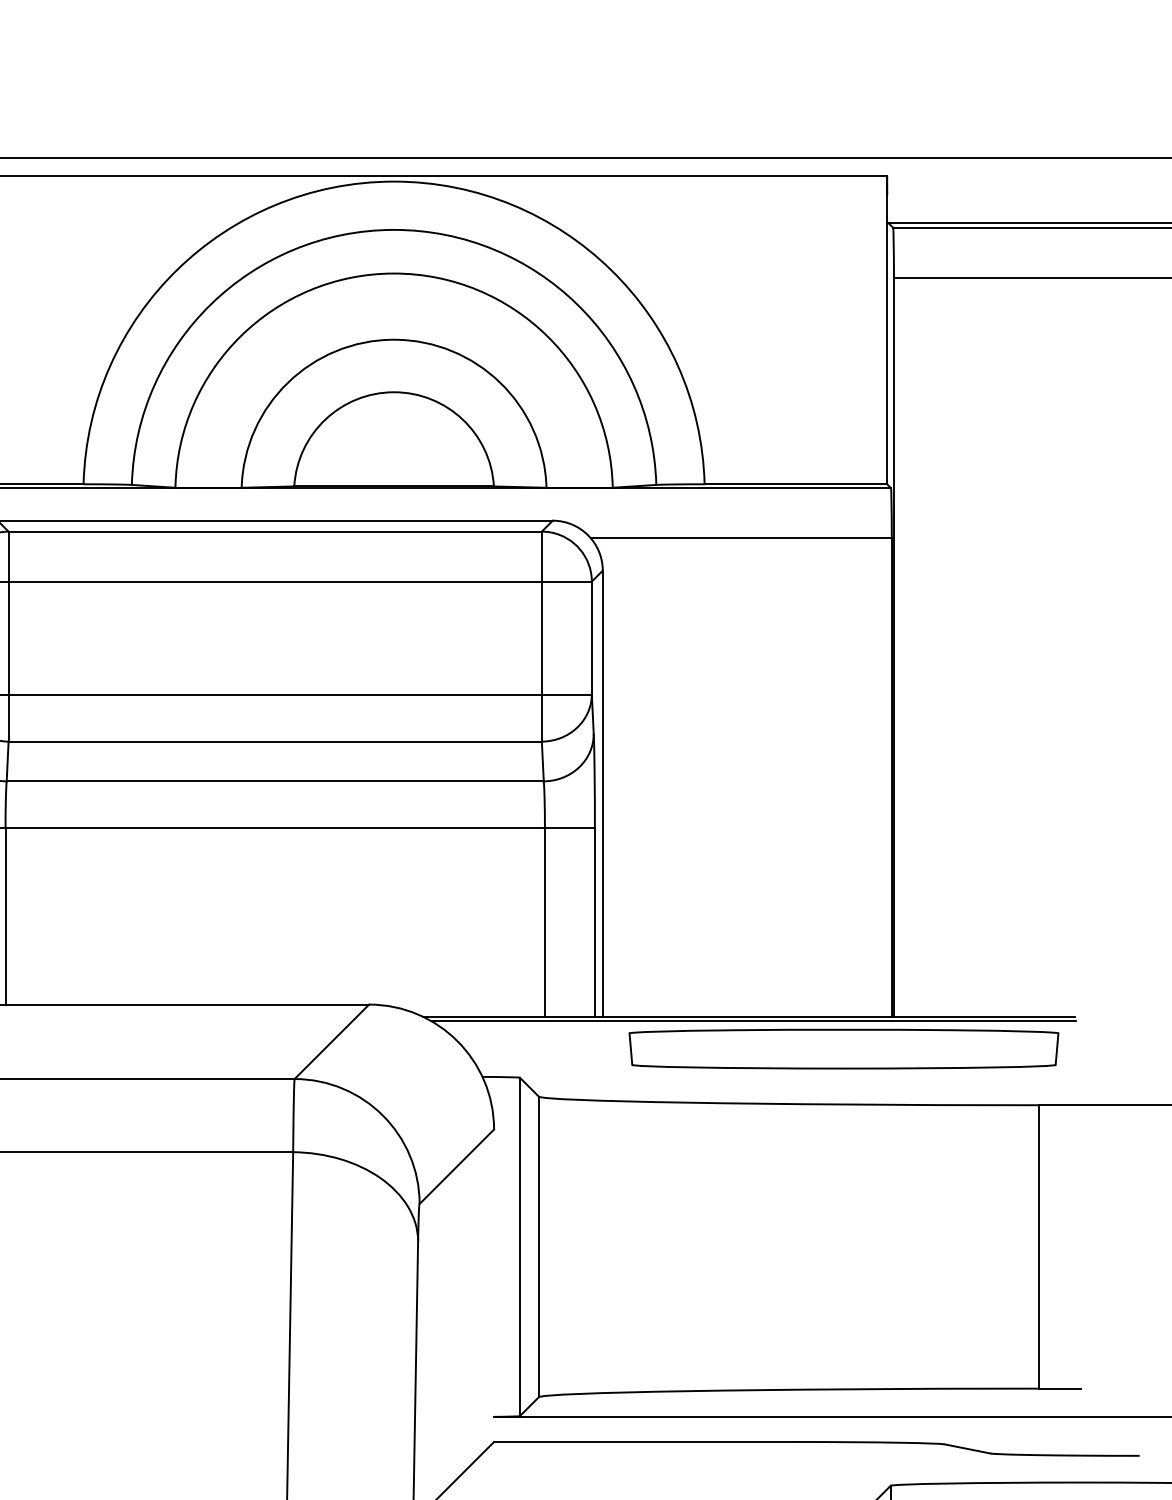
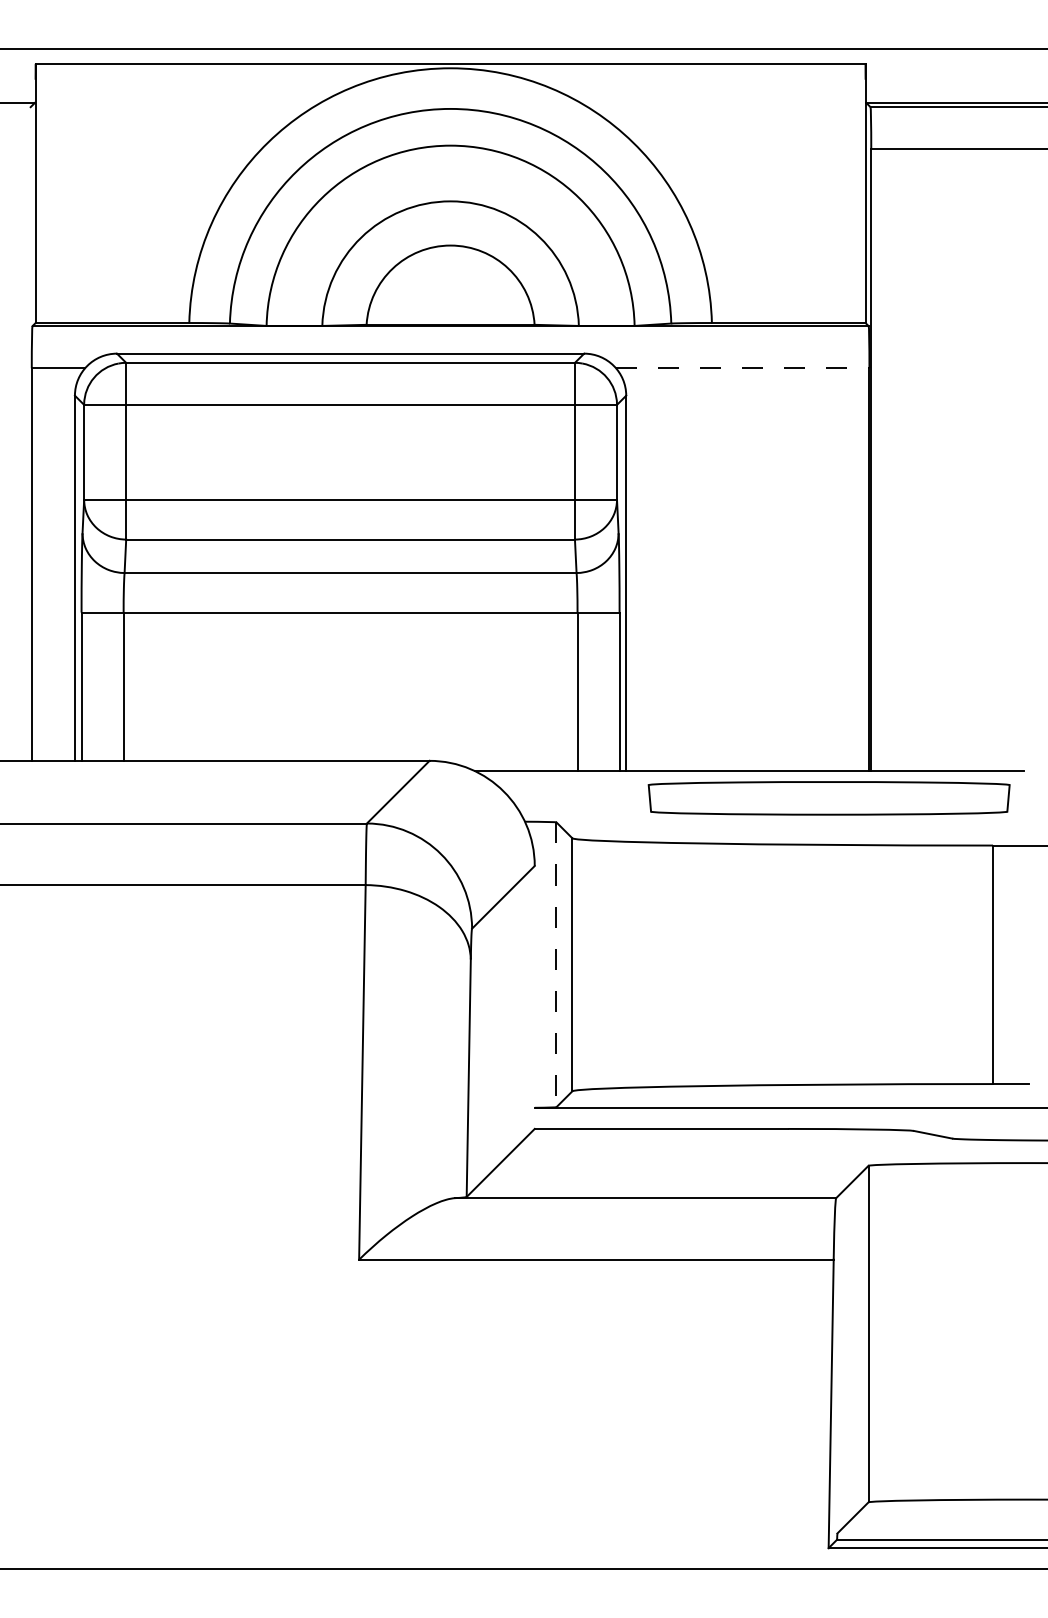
line: (740, 538) -> (742, 368), solid -> dashed
line: (754, 1021) -> (753, 775), removed
line: (519, 1247) -> (556, 965), solid -> dashed

